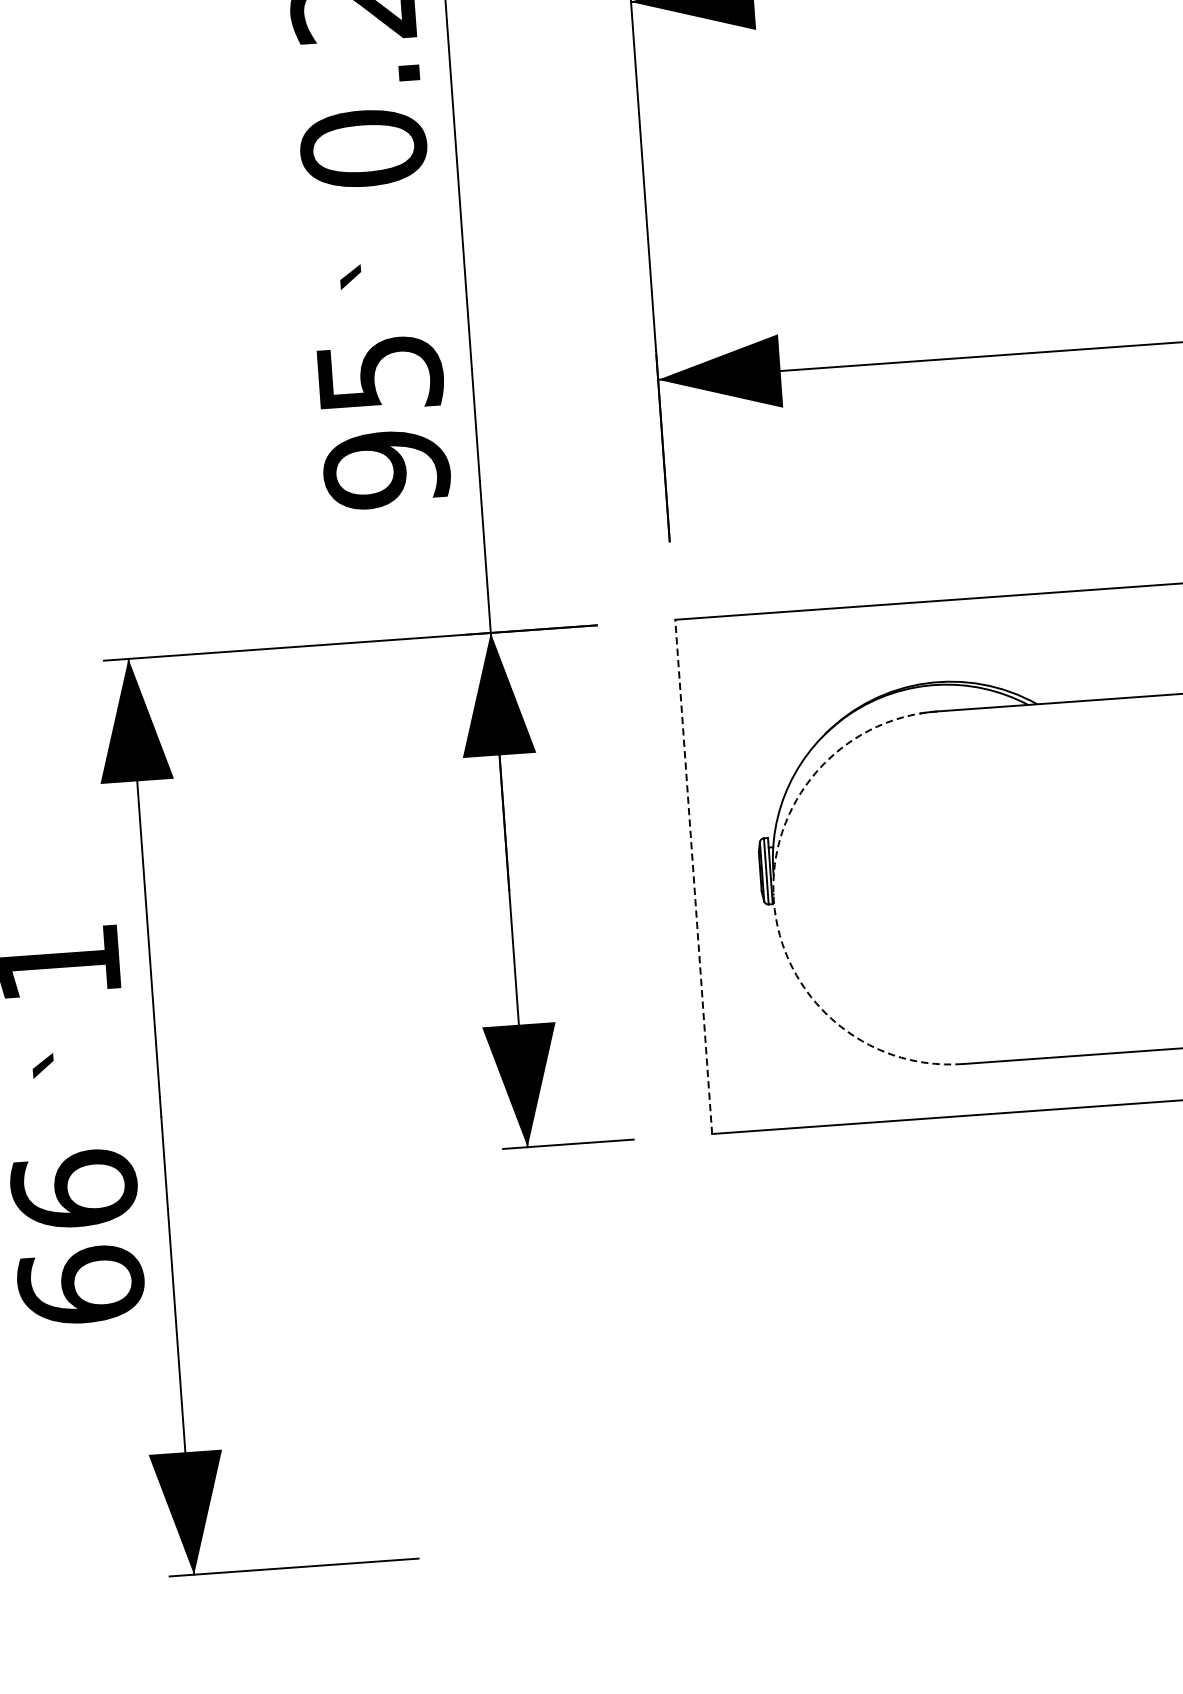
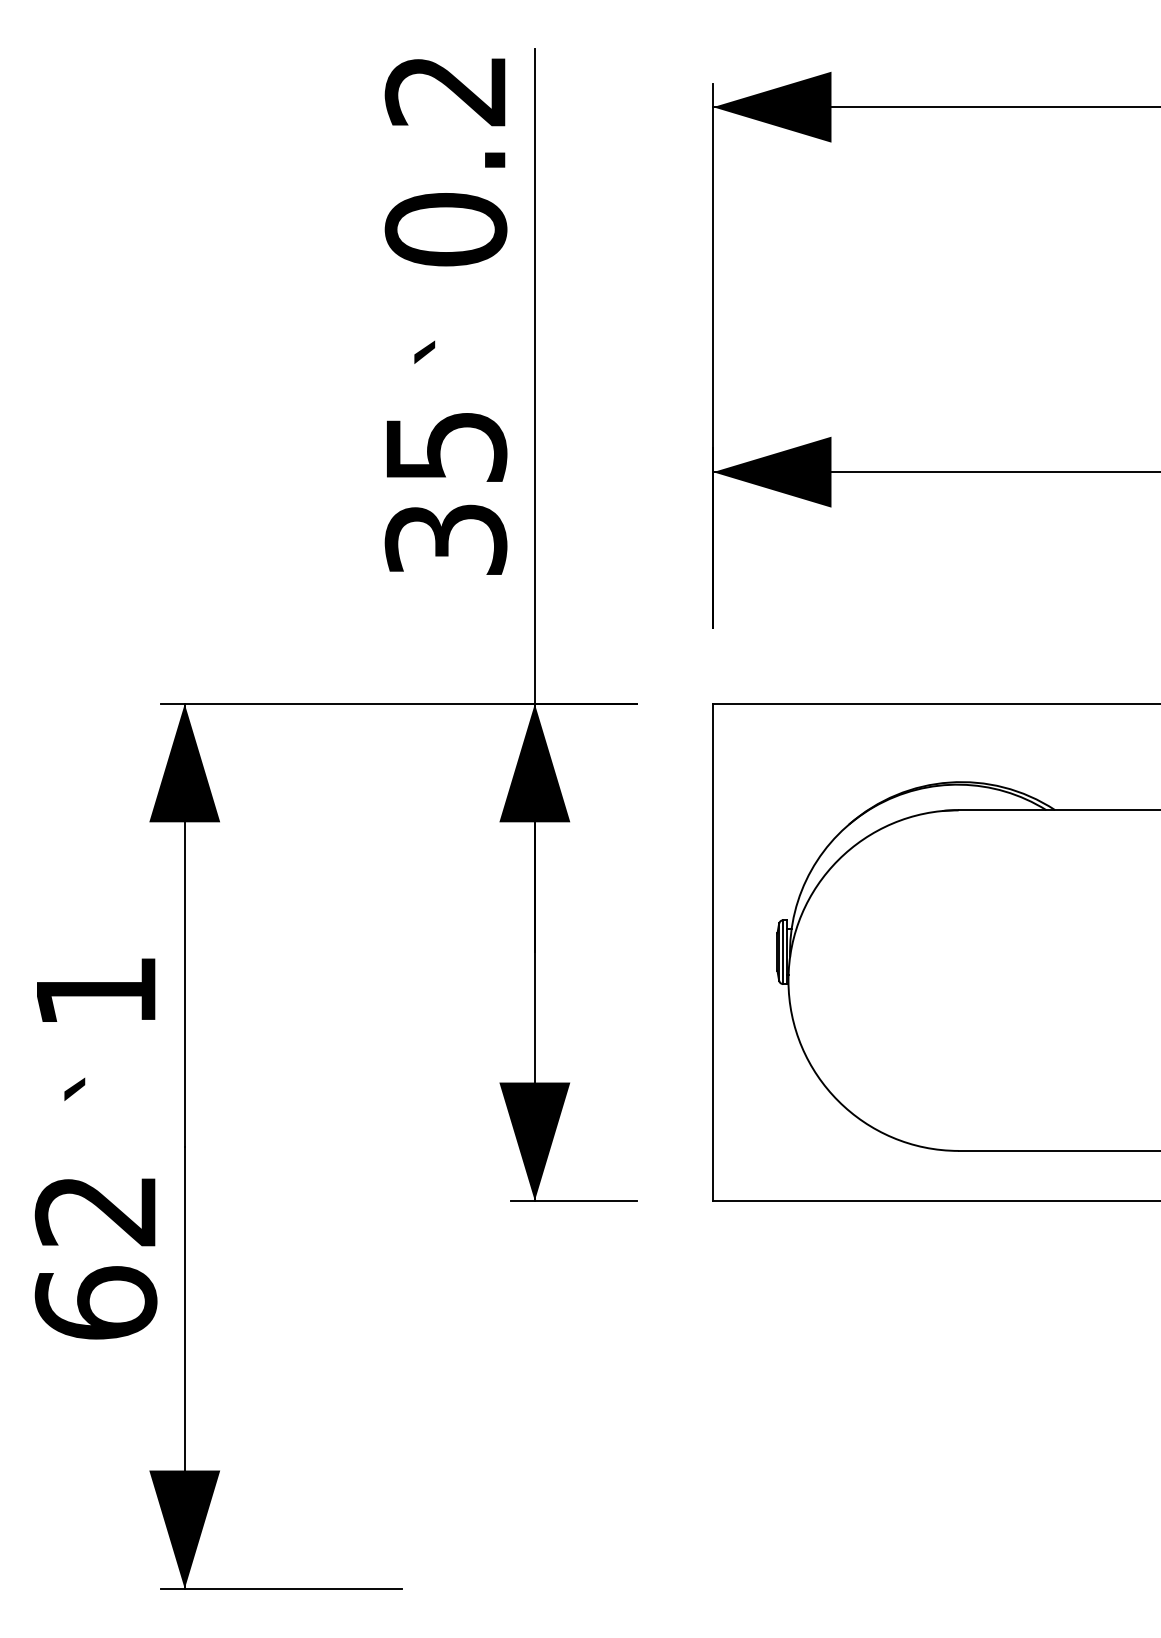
text: (386, 469) -> (445, 539), 95 -> 35
line: (694, 875) -> (713, 951), dashed -> solid
arc: (773, 900) -> (788, 980), dashed -> solid
text: (73, 1188) -> (95, 1209), 66 -> 62

